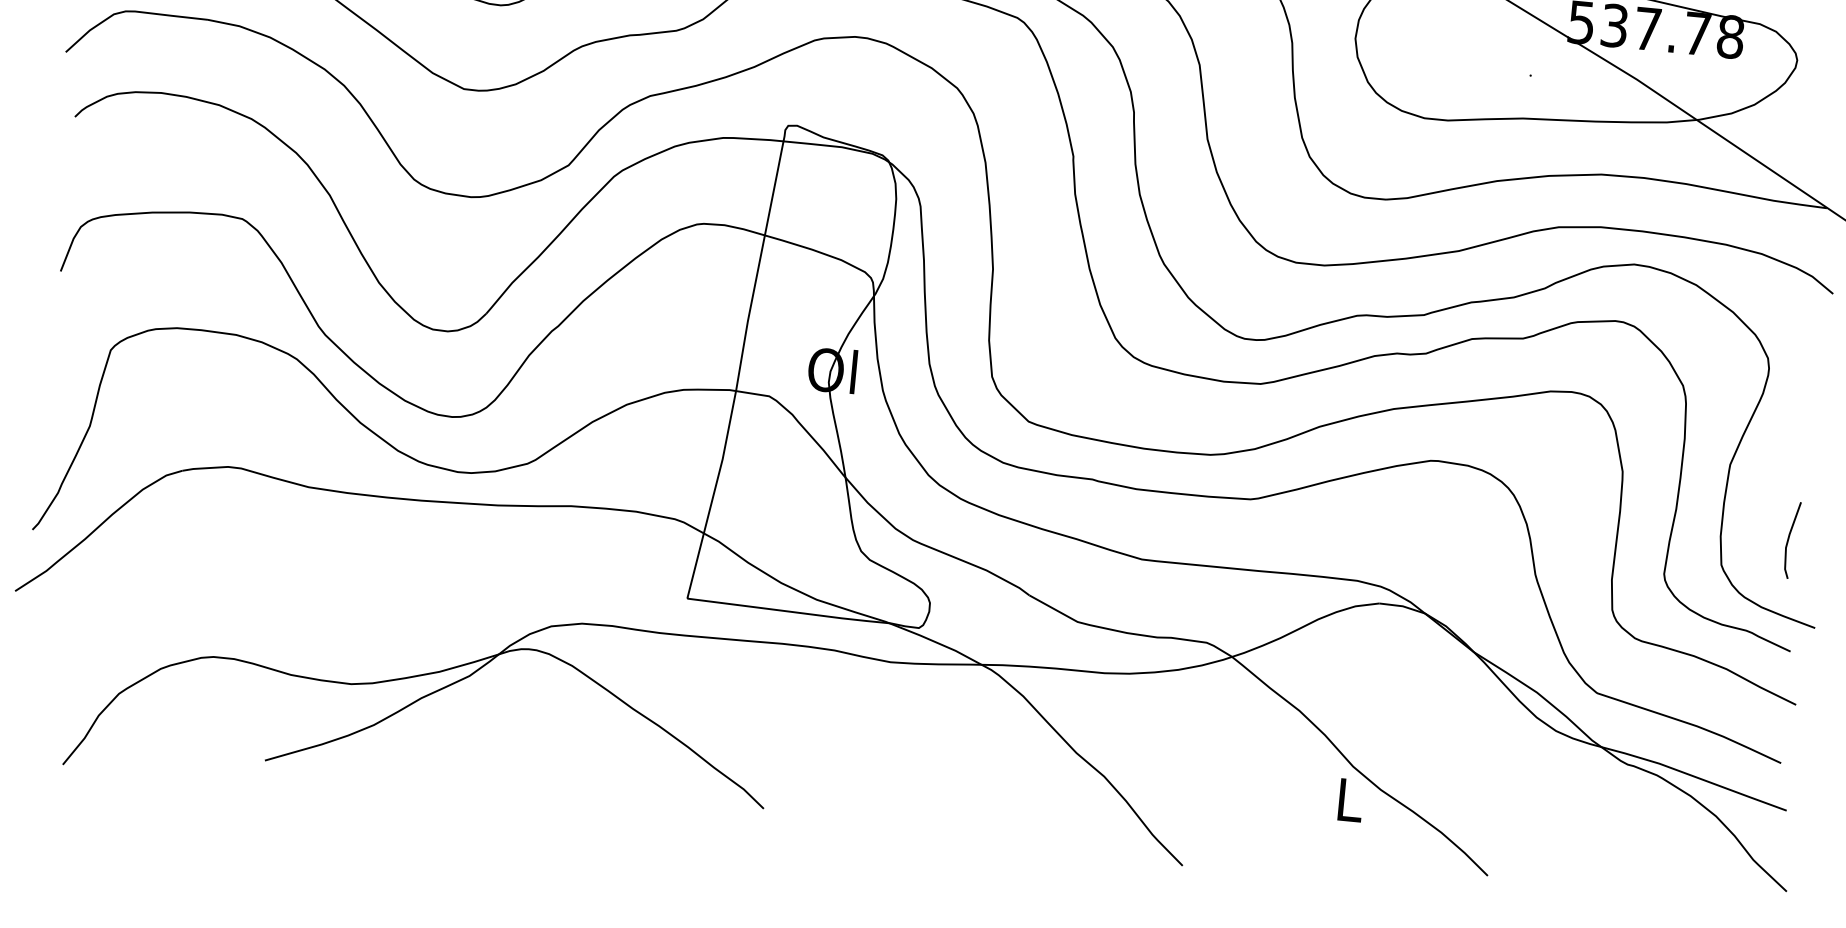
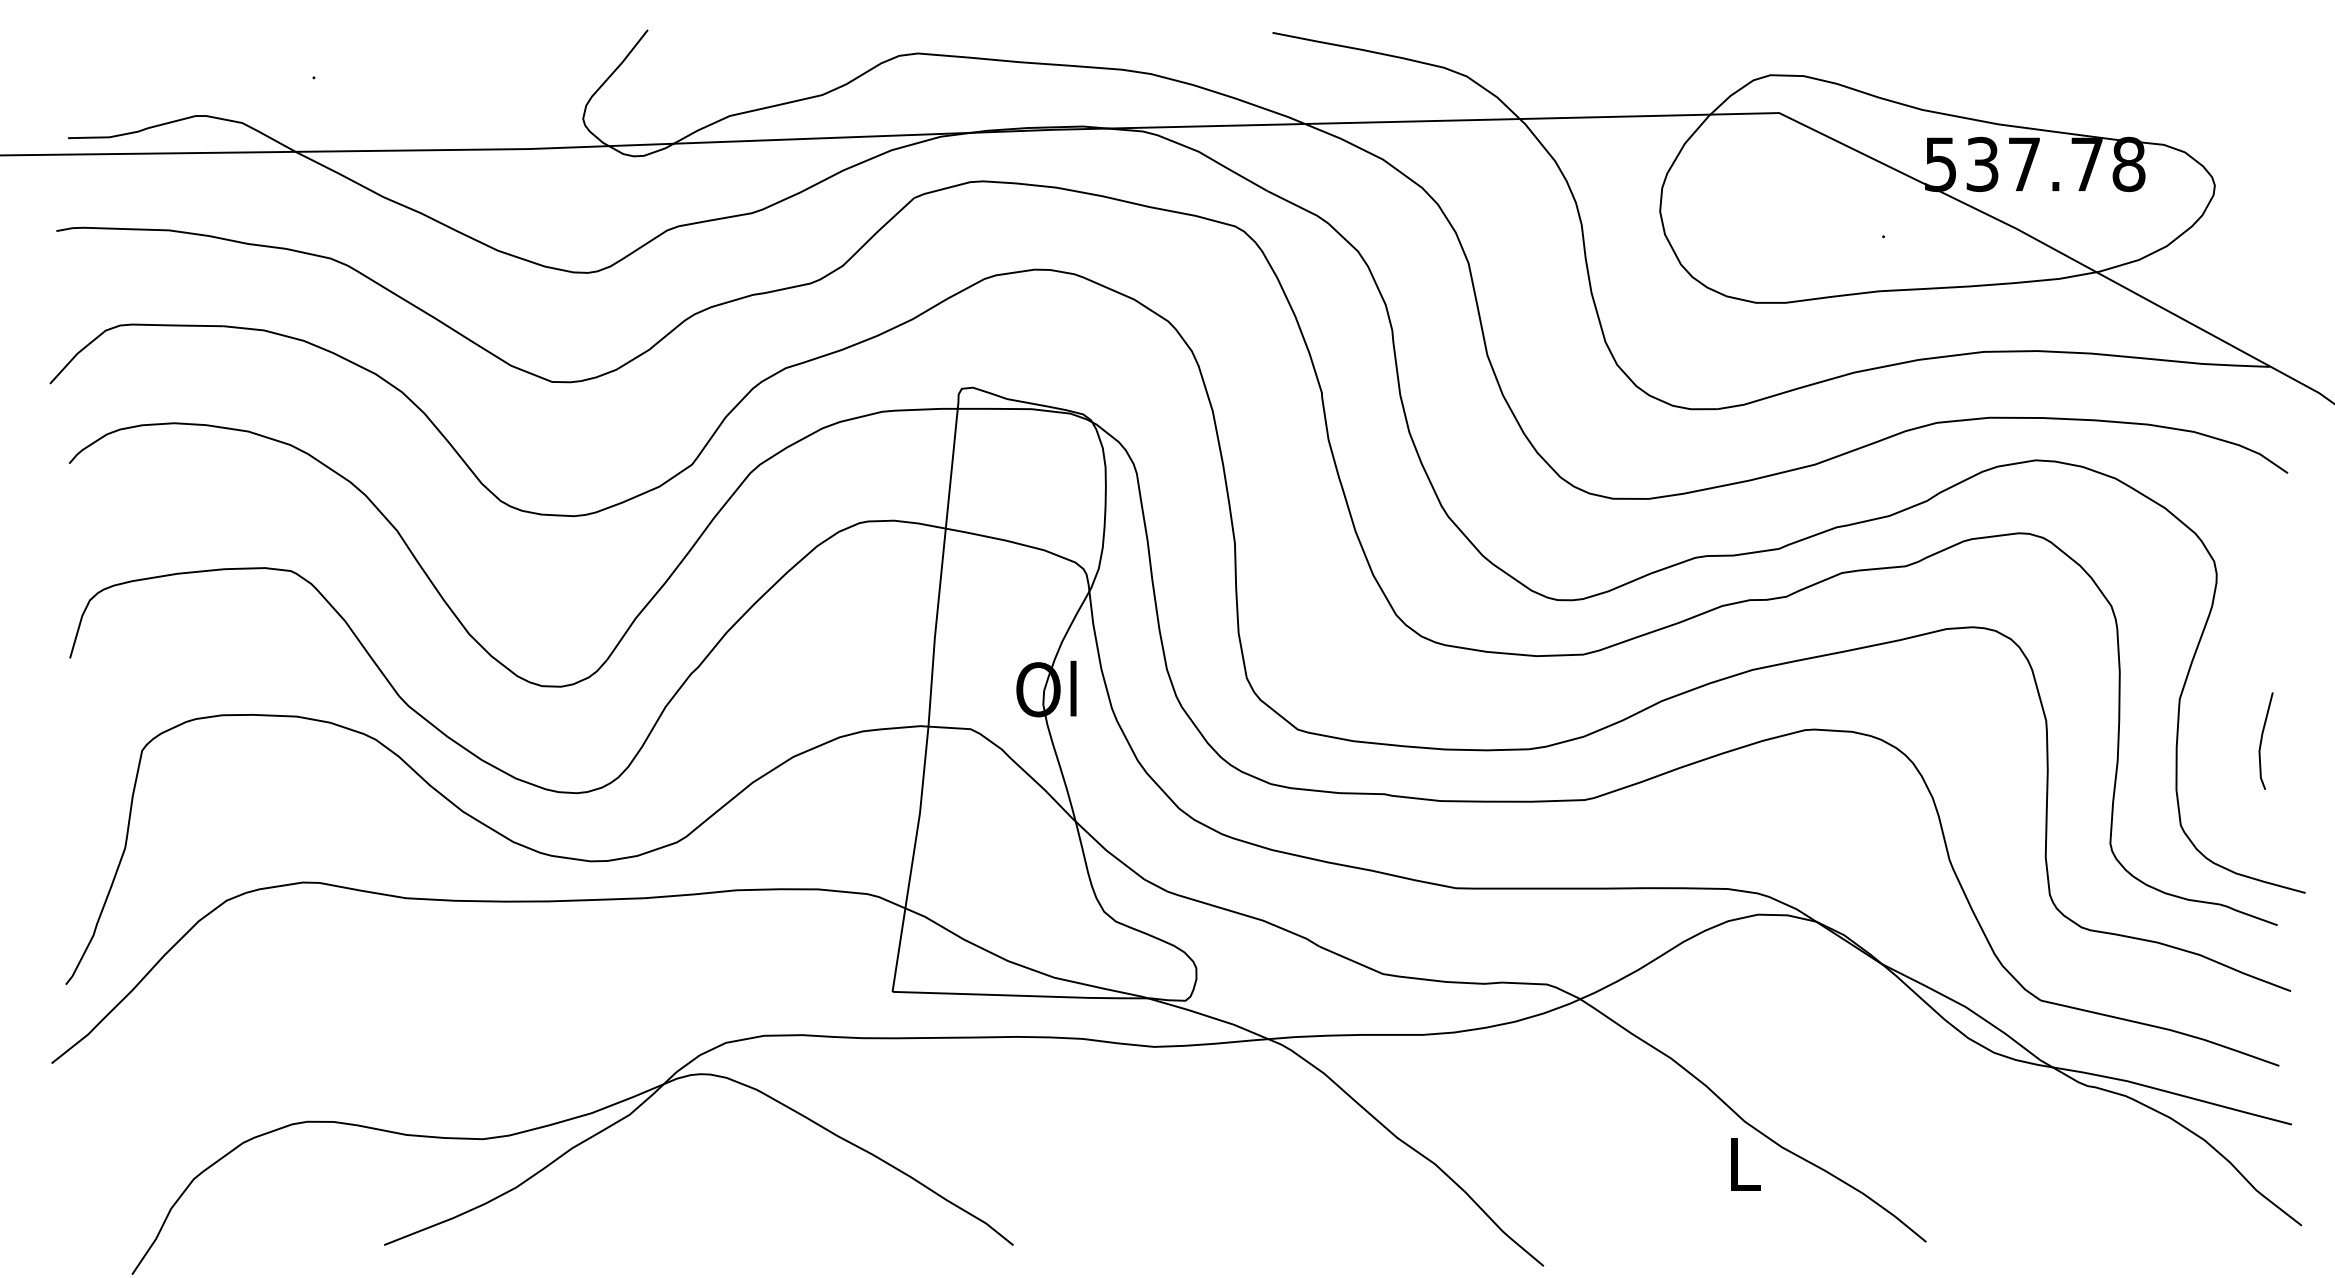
line: (1789, 539) -> (2262, 740), moved

